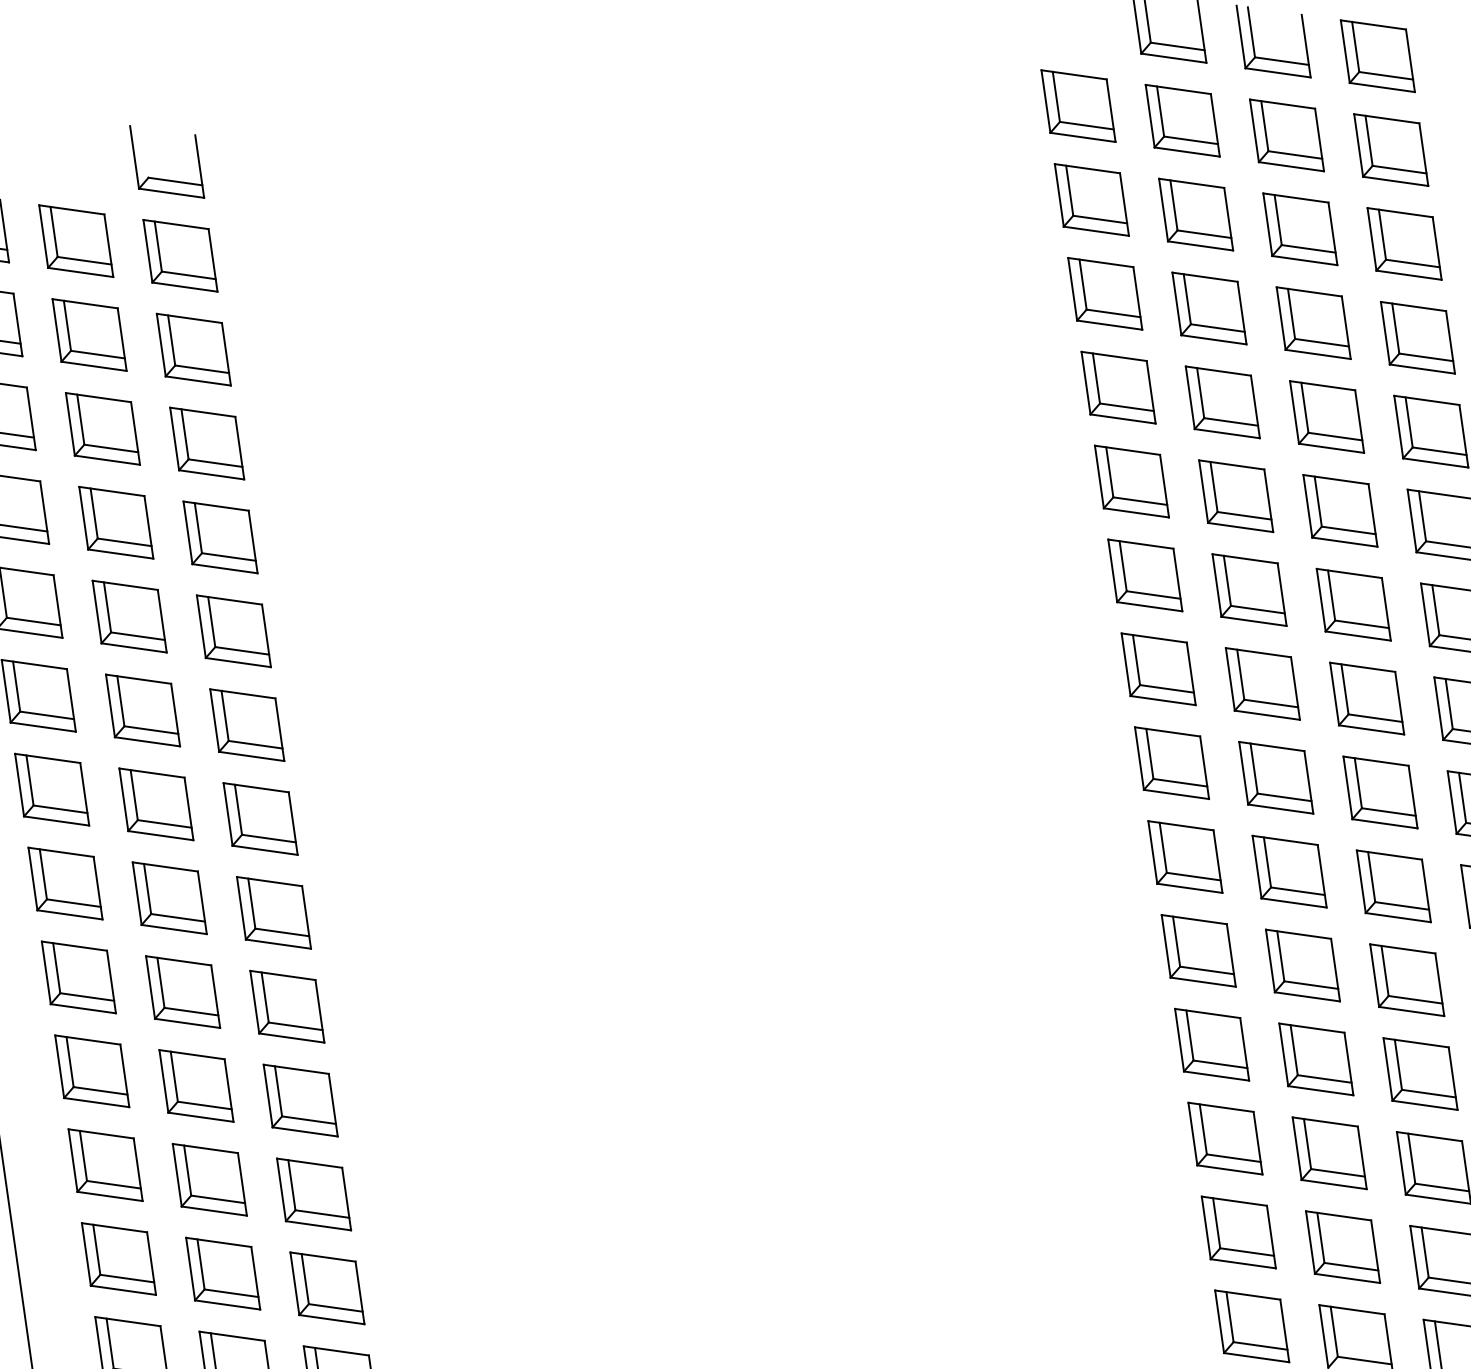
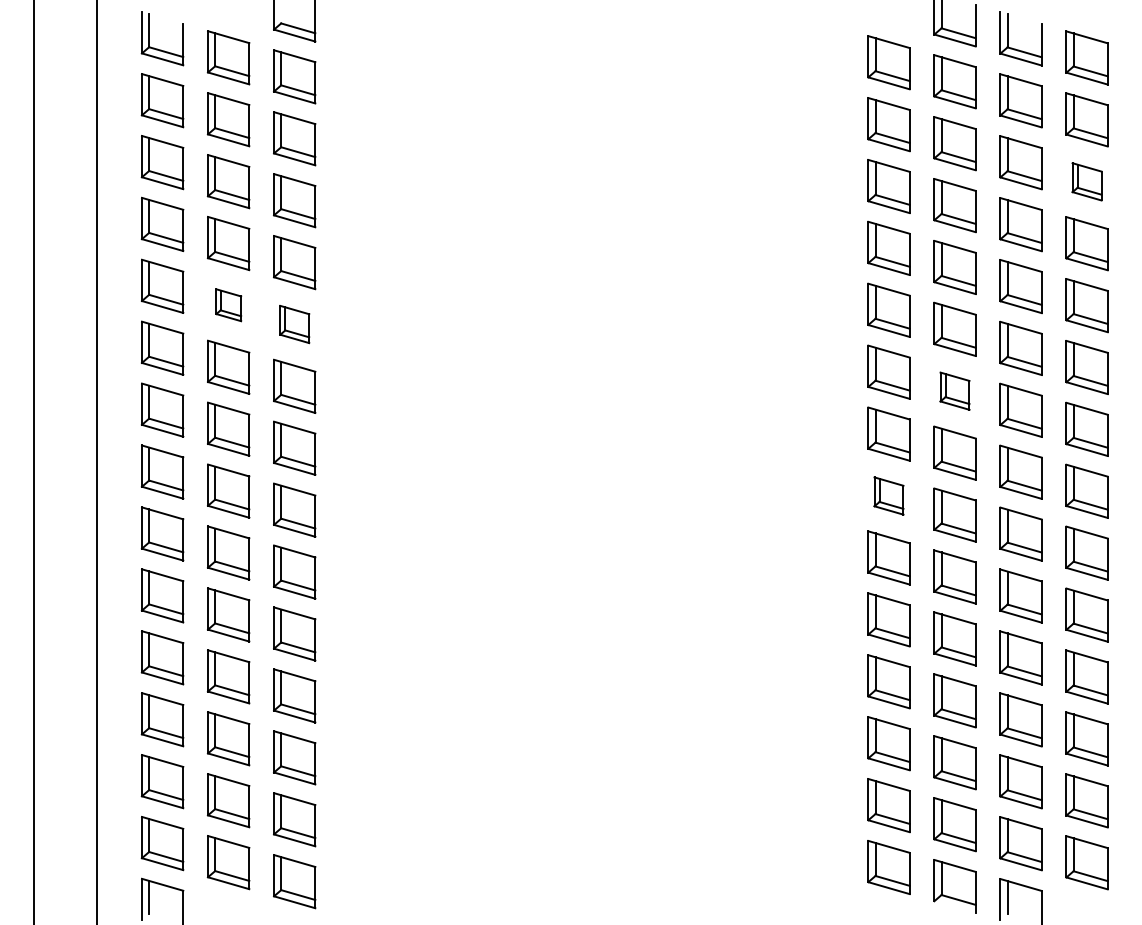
part: (1403, 243) -> (1086, 181), size x0.7
part: (1248, 589) -> (954, 390), size x0.7
part: (129, 615) -> (228, 304), size x0.6
part: (233, 631) -> (294, 324), size x0.7
part: (1171, 762) -> (888, 495), size x0.7

